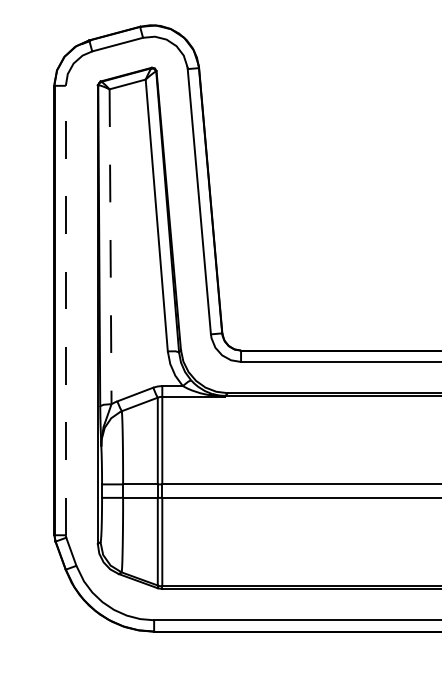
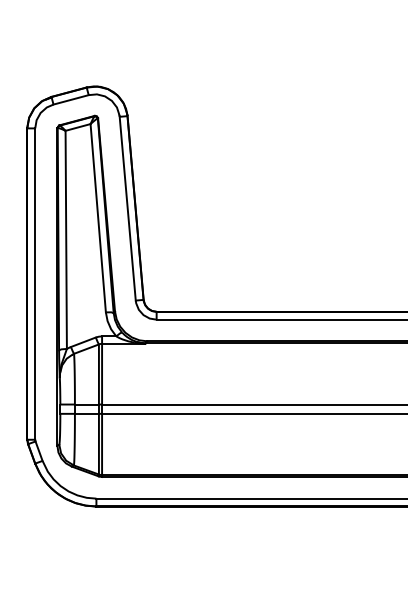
line: (110, 247) -> (66, 240), dashed -> solid
line: (66, 311) -> (35, 284), dashed -> solid

